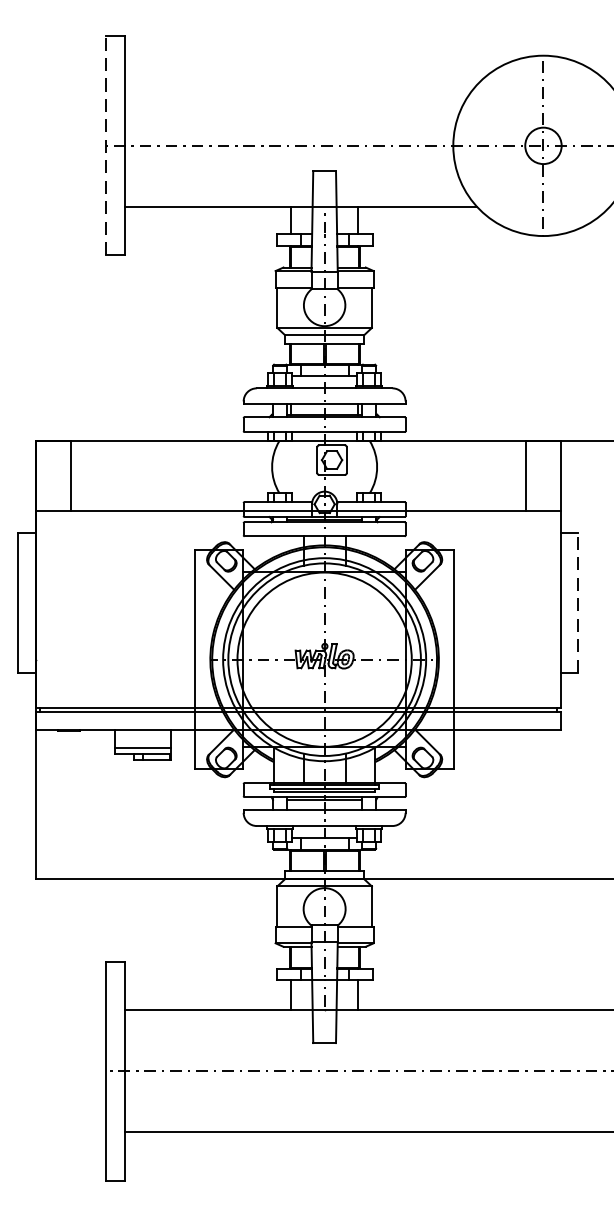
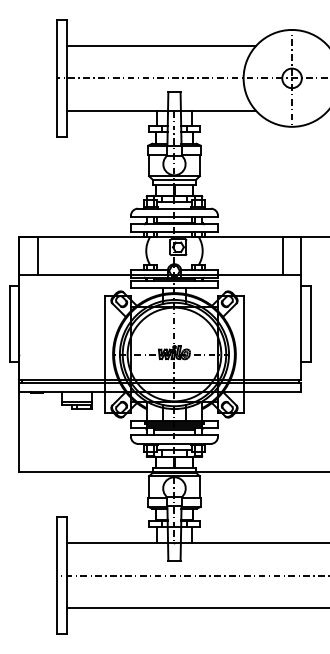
line: (300, 84) -> (161, 45), added
line: (105, 146) -> (56, 78), dashed -> solid
line: (577, 601) -> (310, 323), dashed -> solid

